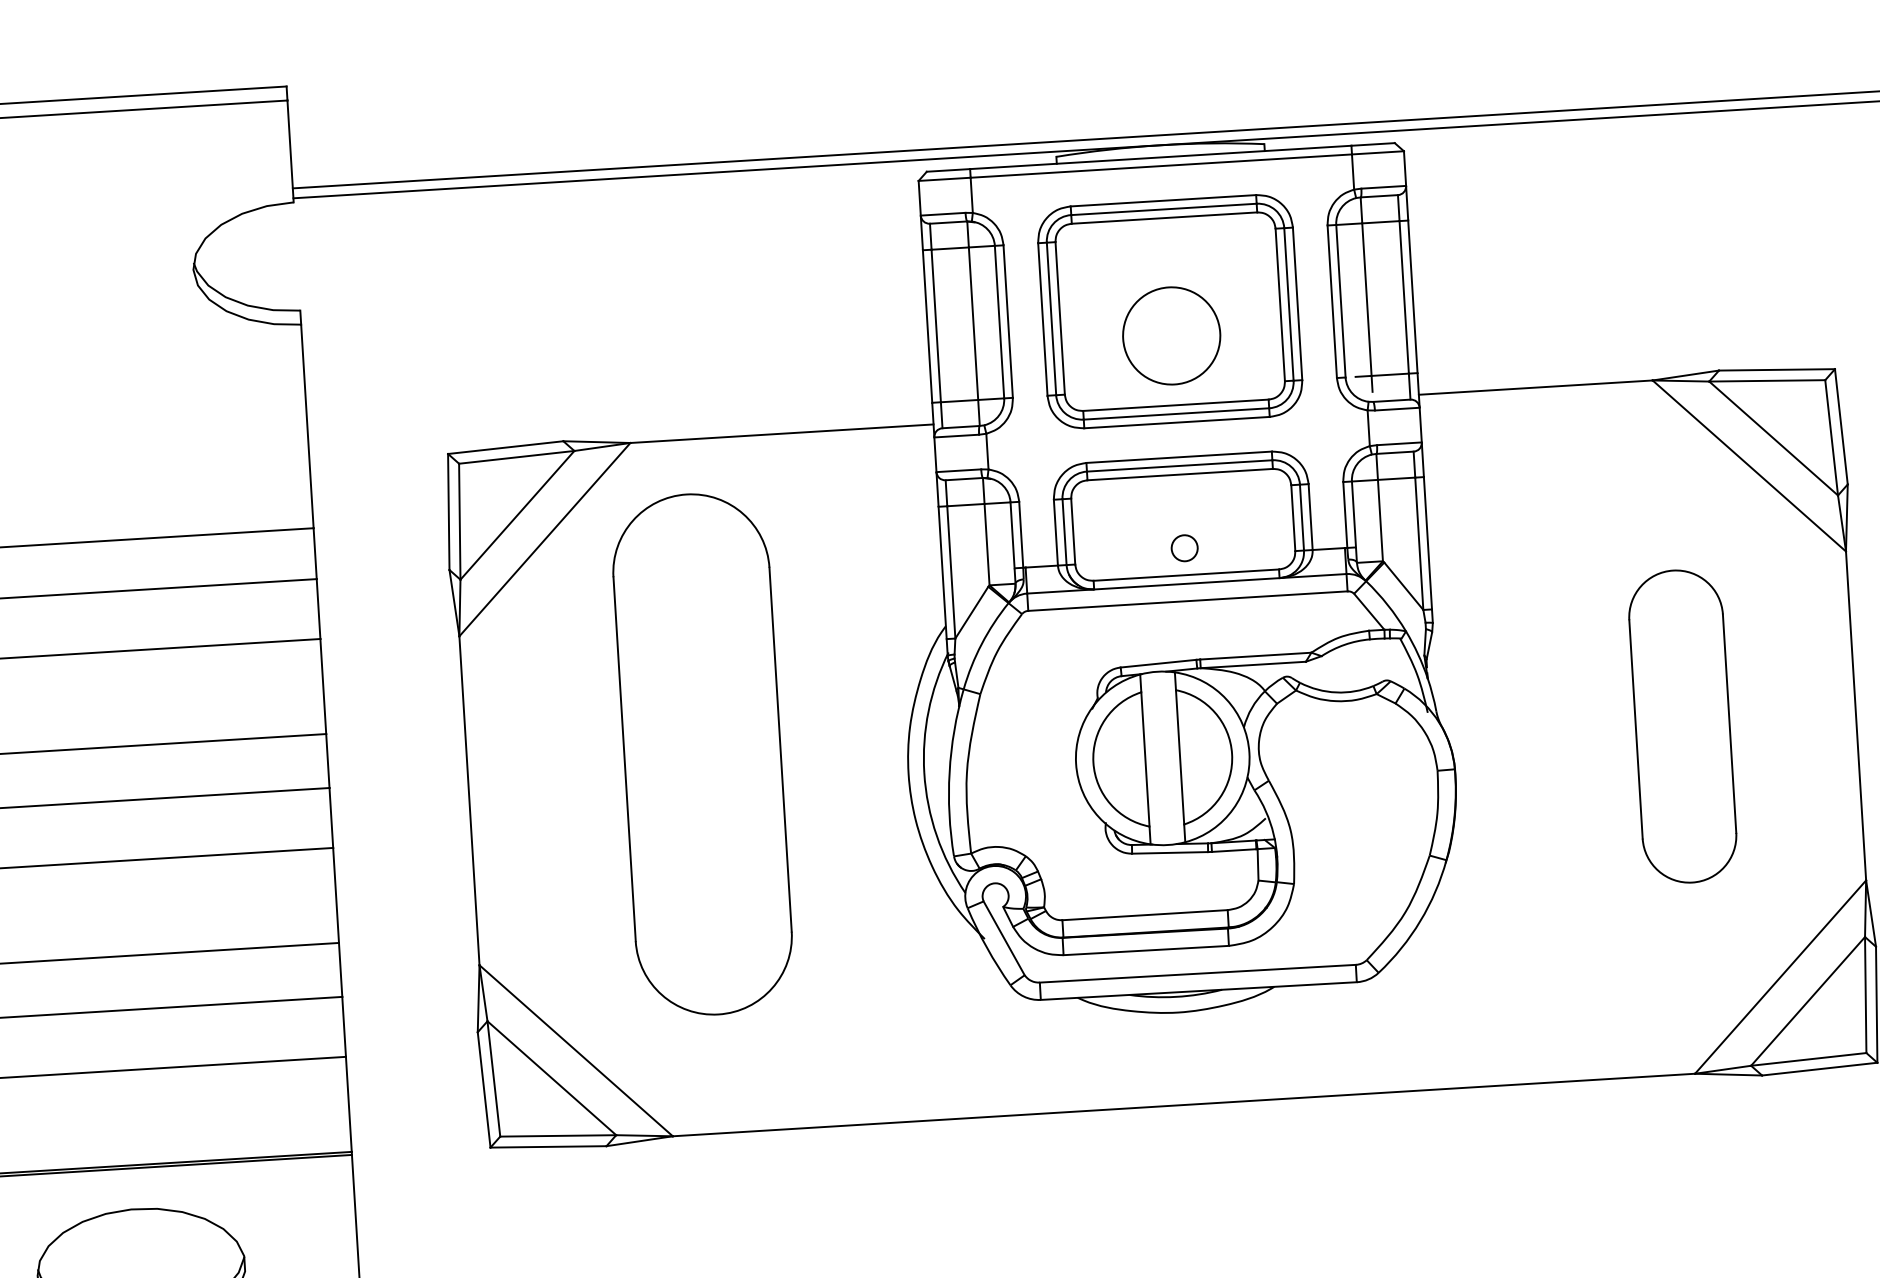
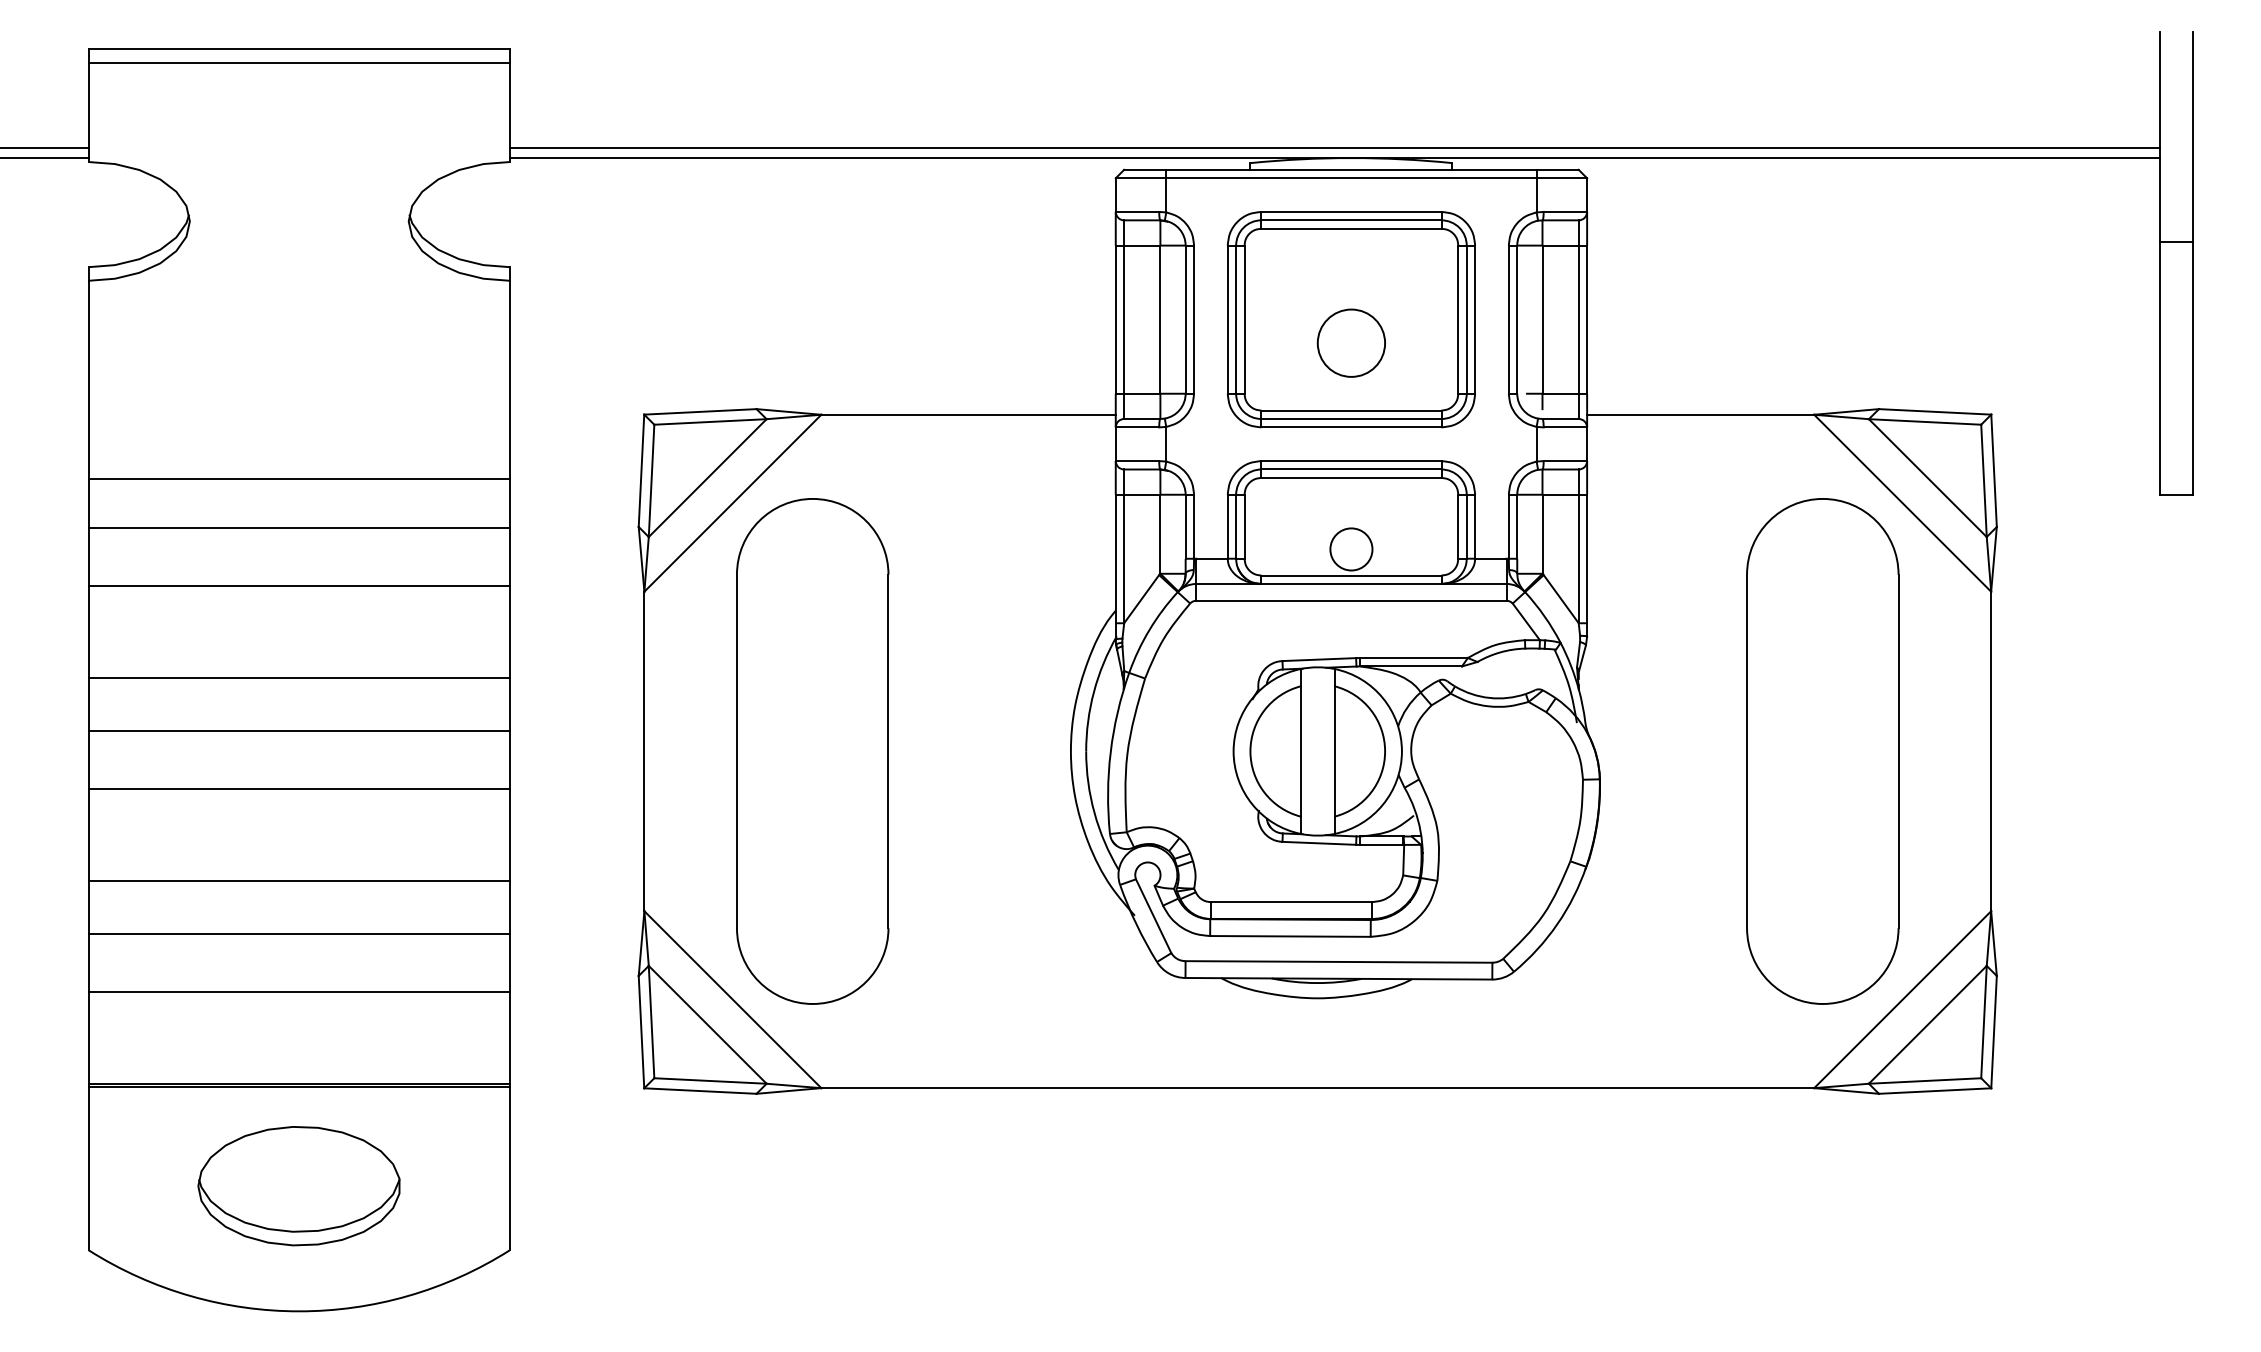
circle: (1171, 335) -> (1351, 342), size x0.71
circle: (1184, 548) -> (1351, 549), size x1.67
part: (1682, 726) -> (1822, 751), size x1.67
part: (702, 754) -> (812, 751), moved

